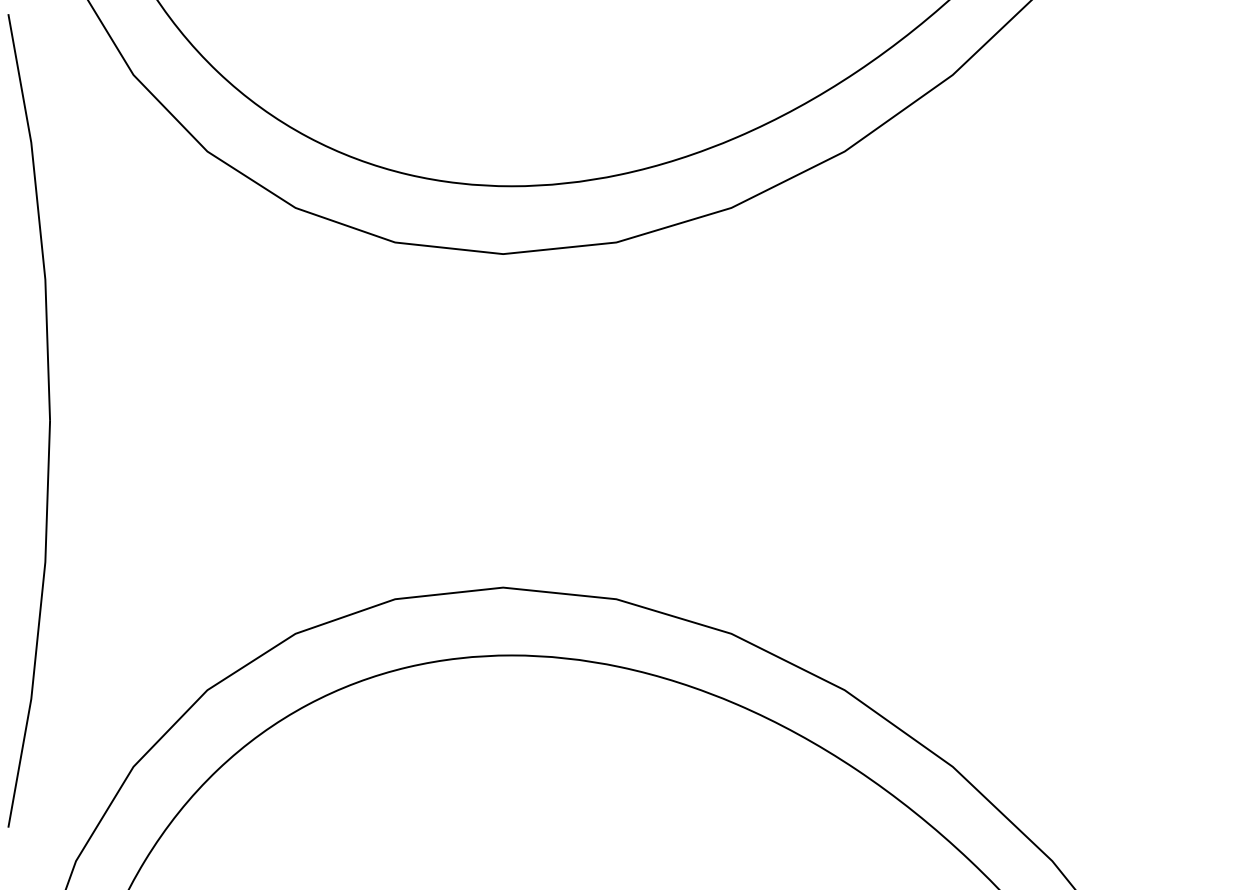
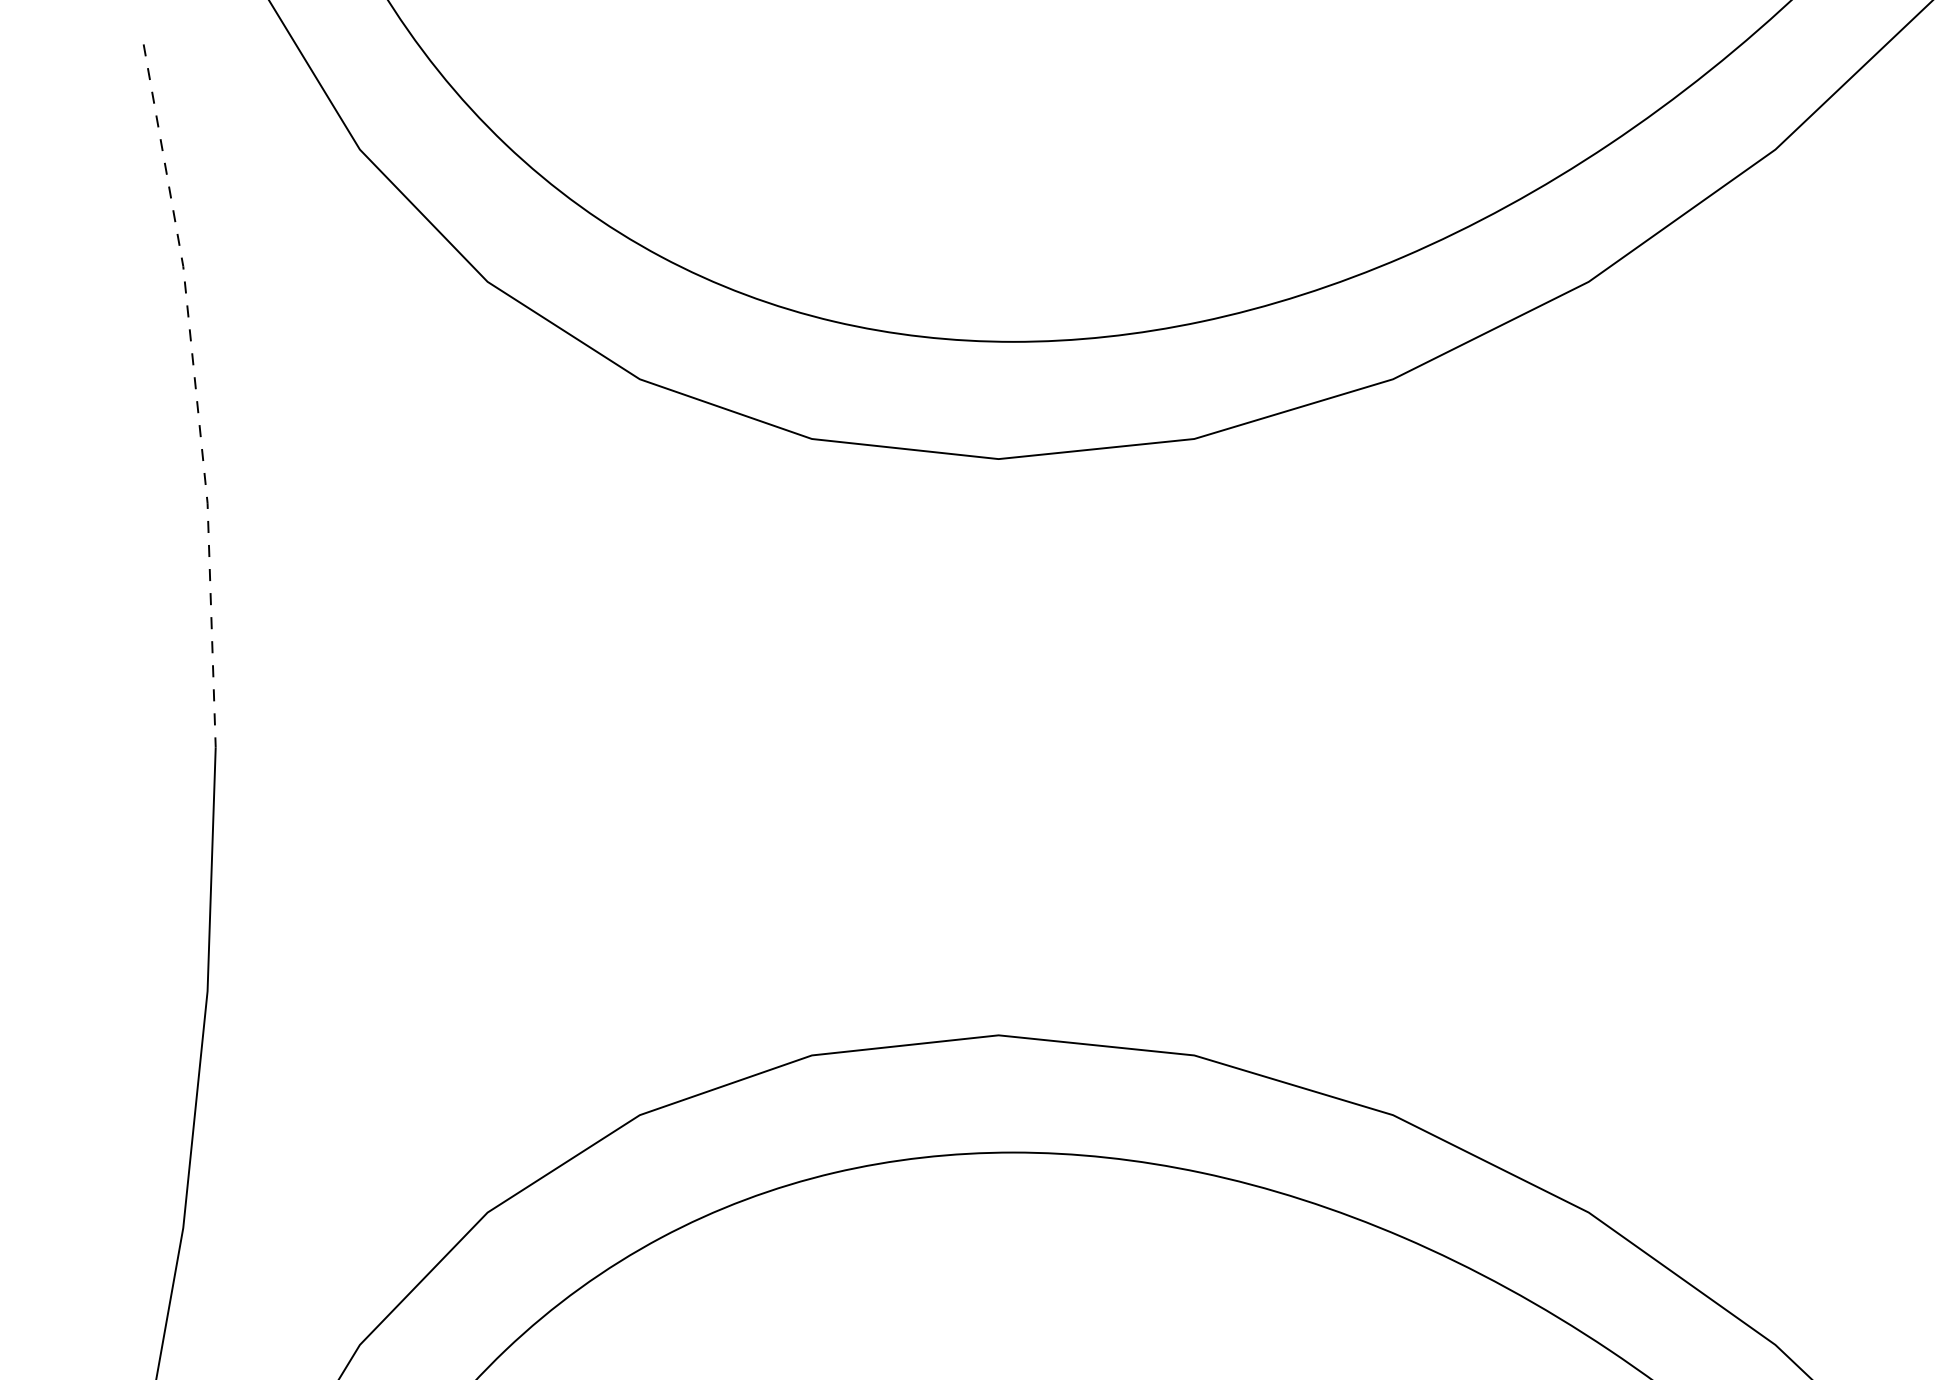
line: (38, 217) -> (195, 395), solid -> dashed

